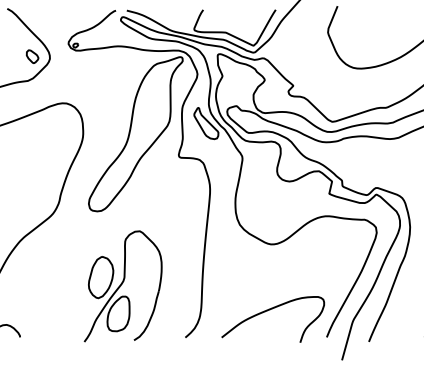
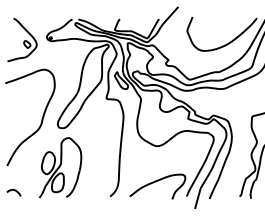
part: (123, 285) -> (60, 167), moved

